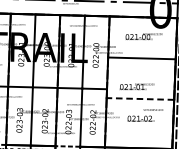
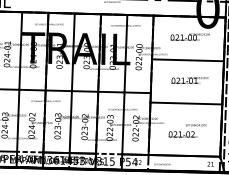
text: (136, 86) -> (189, 80), moved
line: (140, 98) -> (186, 103), dashed -> solid
text: (145, 114) -> (187, 130), moved

